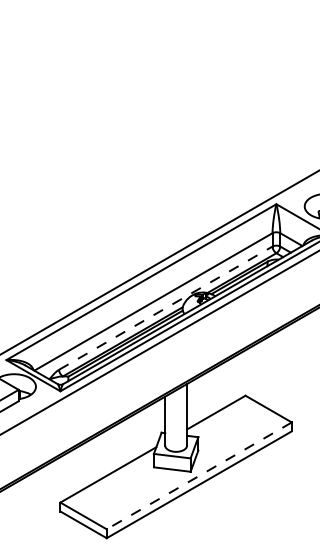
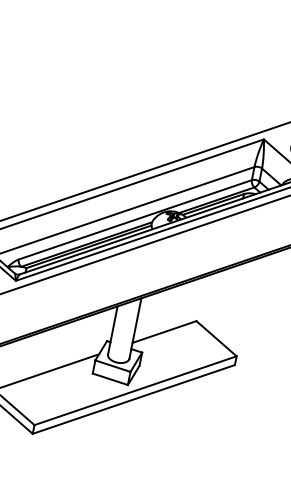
line: (166, 307) -> (136, 219), dashed -> solid
line: (199, 475) -> (135, 390), dashed -> solid

